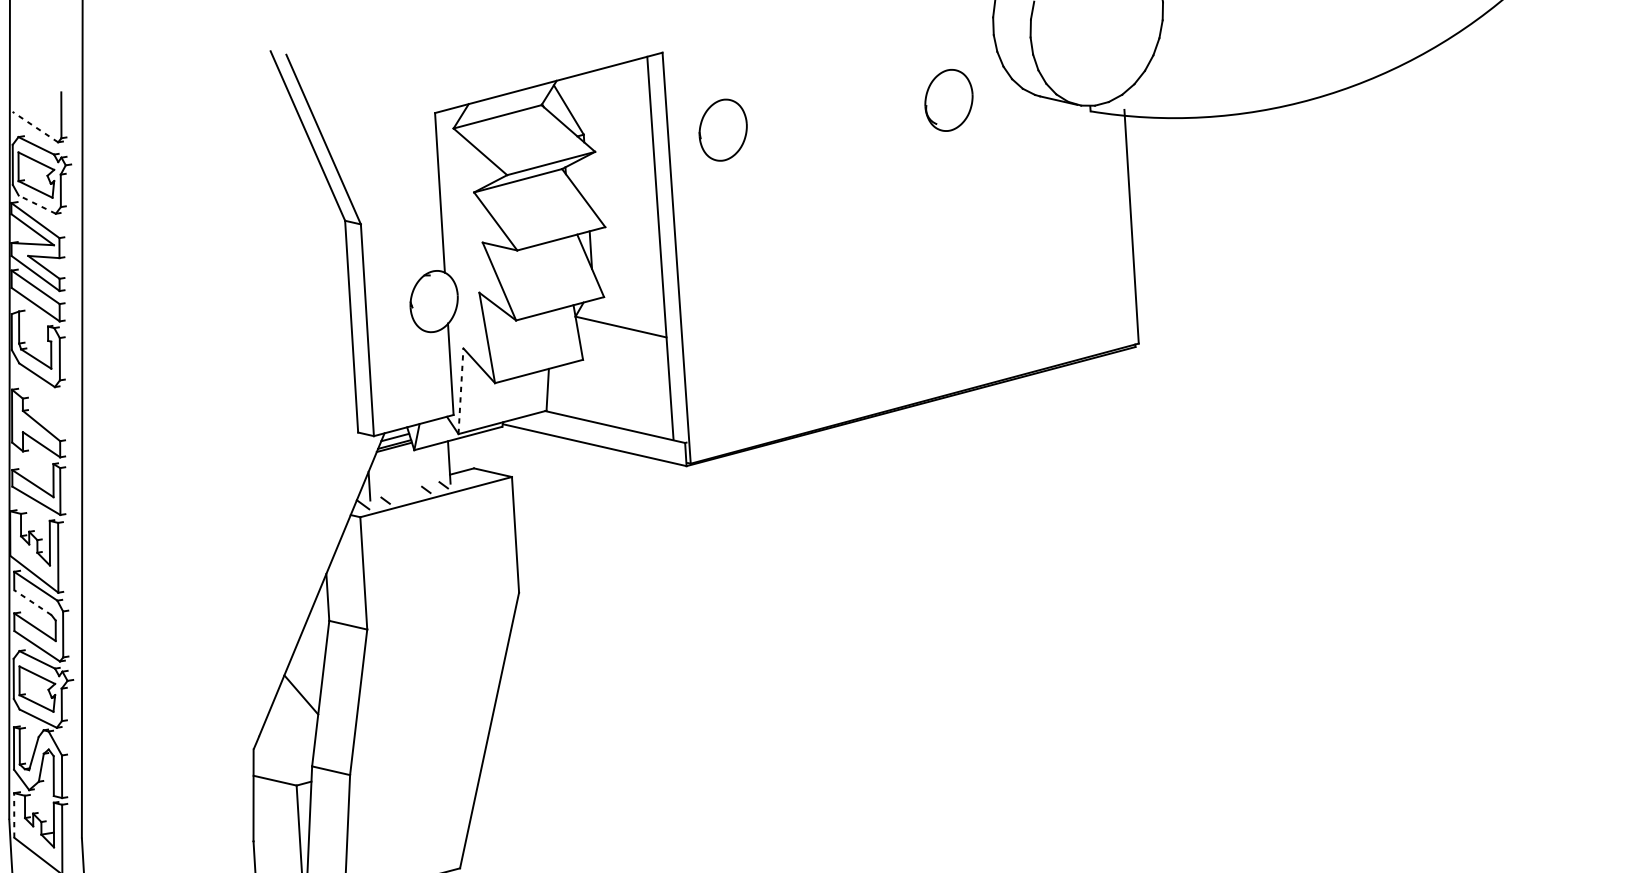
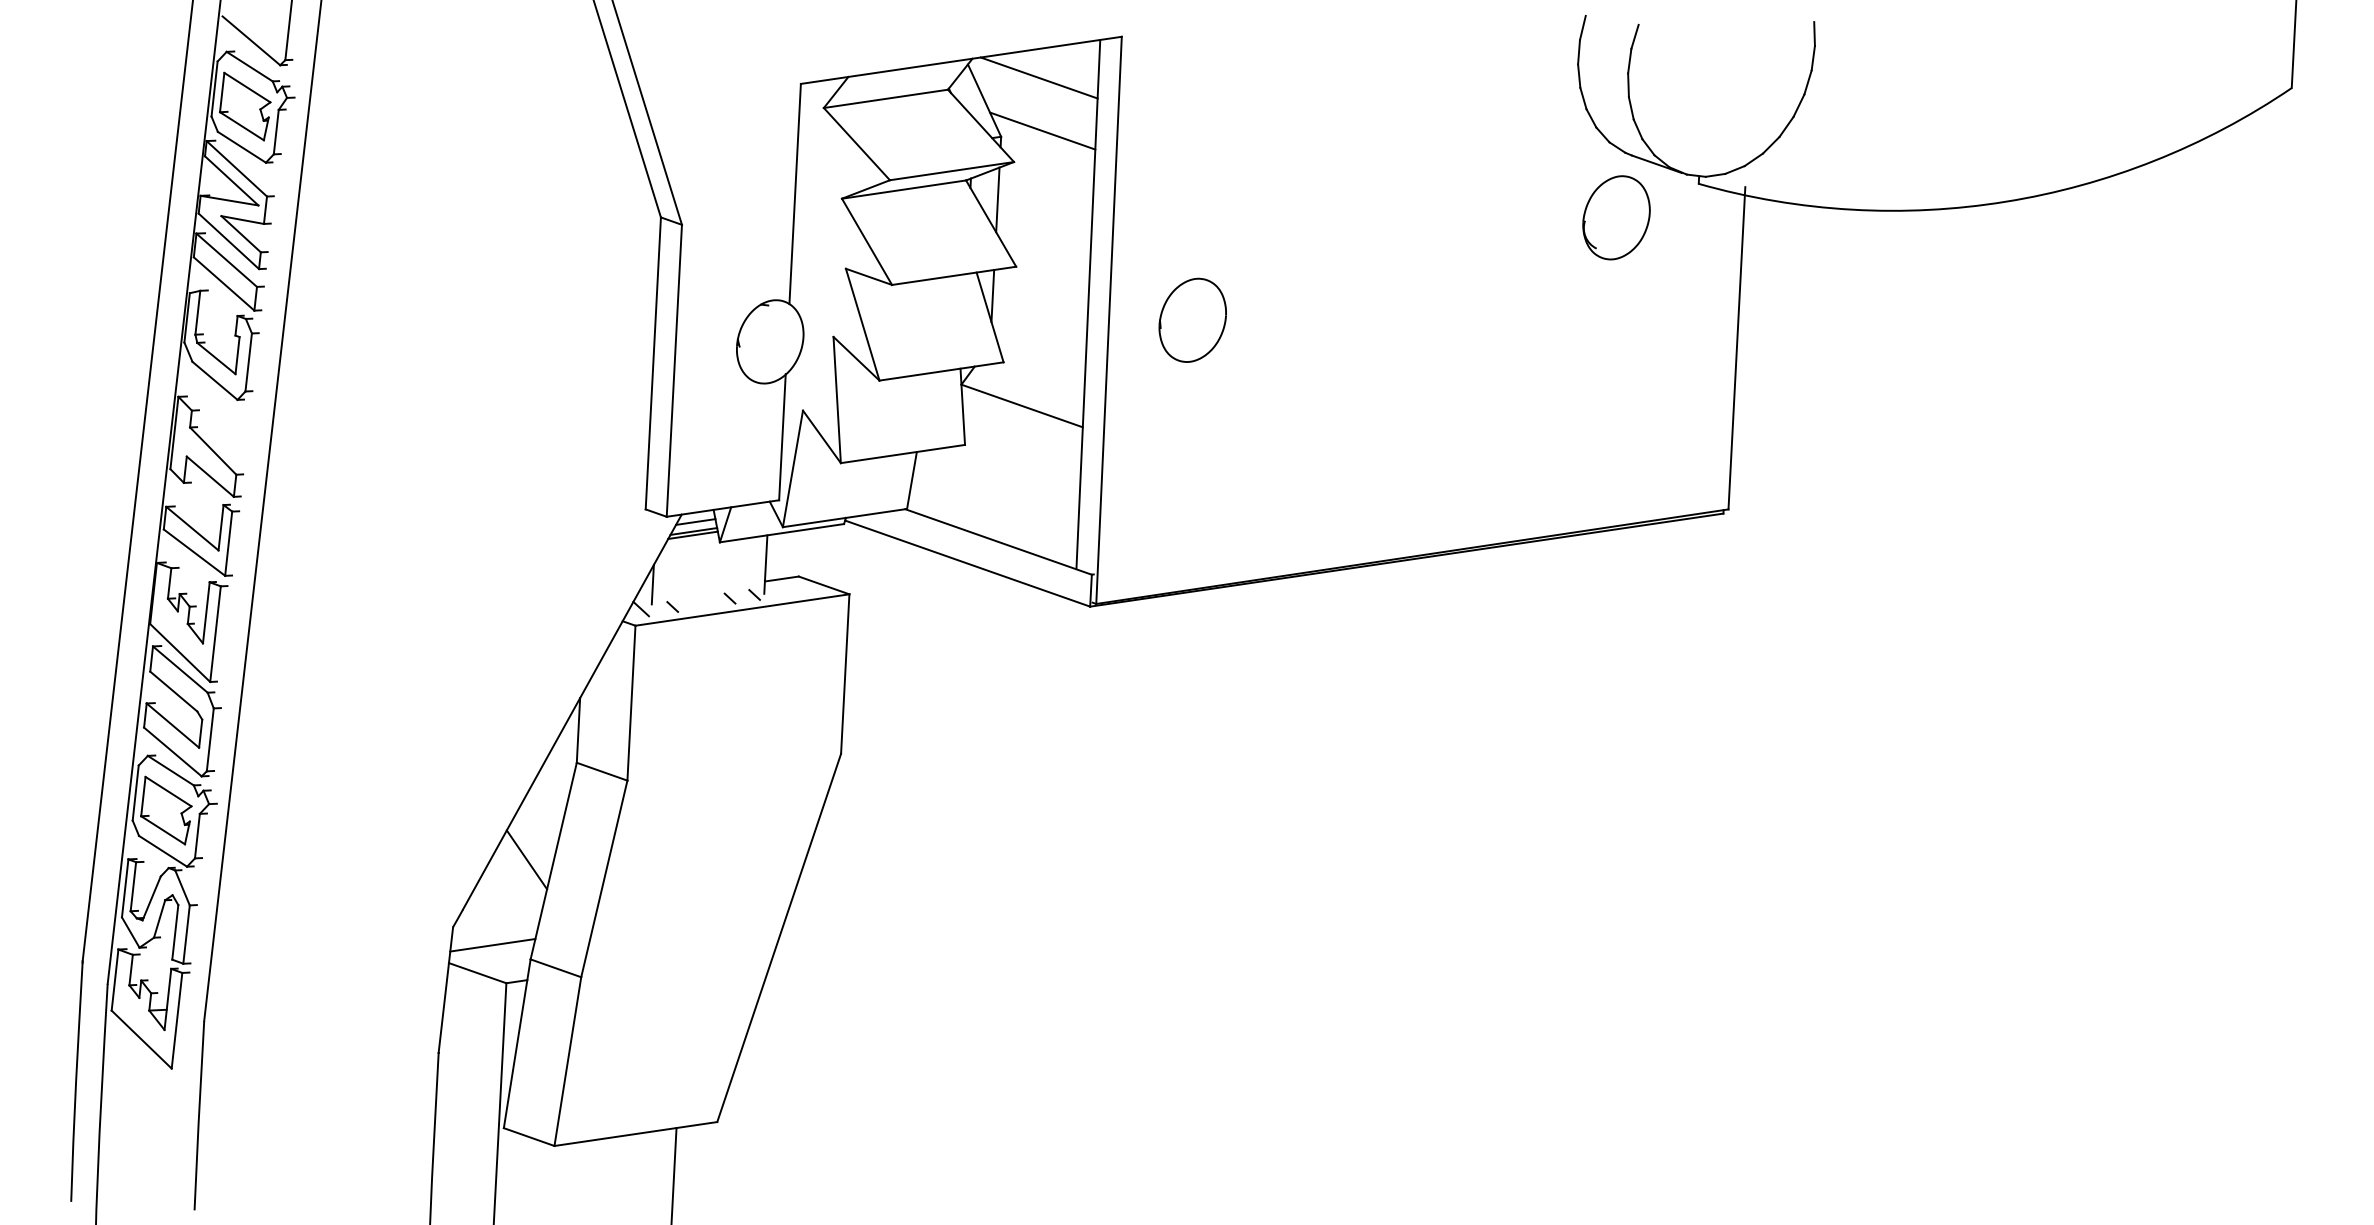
line: (605, 88) -> (1038, 77), added
part: (948, 100) -> (1616, 217), moved
line: (35, 126) -> (251, 40), dashed -> solid
line: (613, 126) -> (1042, 130), added
part: (722, 129) -> (1192, 319), moved
line: (586, 180) -> (997, 199), added
line: (37, 204) -> (241, 147), dashed -> solid
line: (461, 390) -> (793, 468), dashed -> solid
line: (32, 602) -> (173, 691), dashed -> solid
line: (283, 759) -> (492, 945), added
line: (14, 815) -> (115, 980), dashed -> solid

